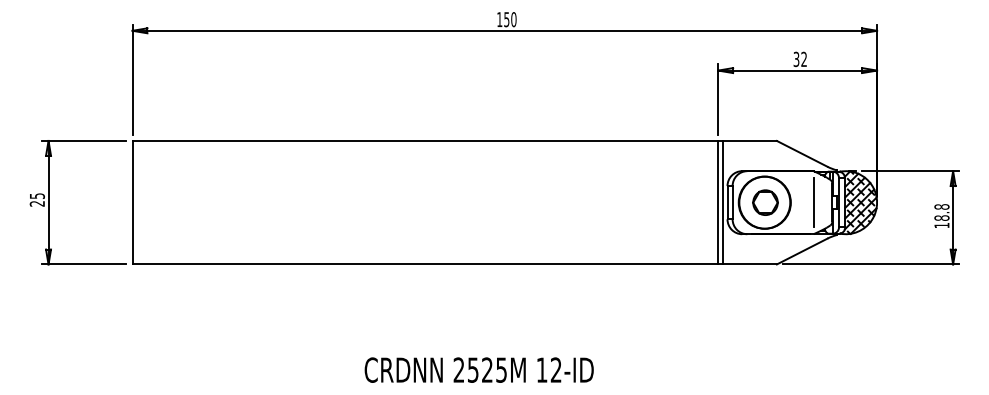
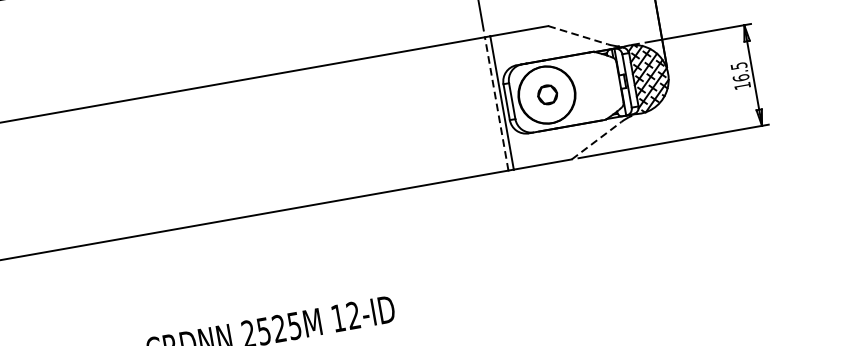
line: (802, 154) -> (578, 35), solid -> dashed
line: (718, 202) -> (496, 103), solid -> dashed
part: (765, 202) -> (547, 94), size x0.7
line: (814, 202) -> (600, 85), removed
text: (941, 212) -> (739, 72), 18.8 -> 16.5
line: (802, 251) -> (596, 140), solid -> dashed

